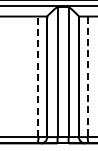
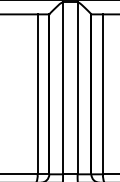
line: (38, 76) -> (37, 93), dashed -> solid
line: (87, 77) -> (102, 95), dashed -> solid

